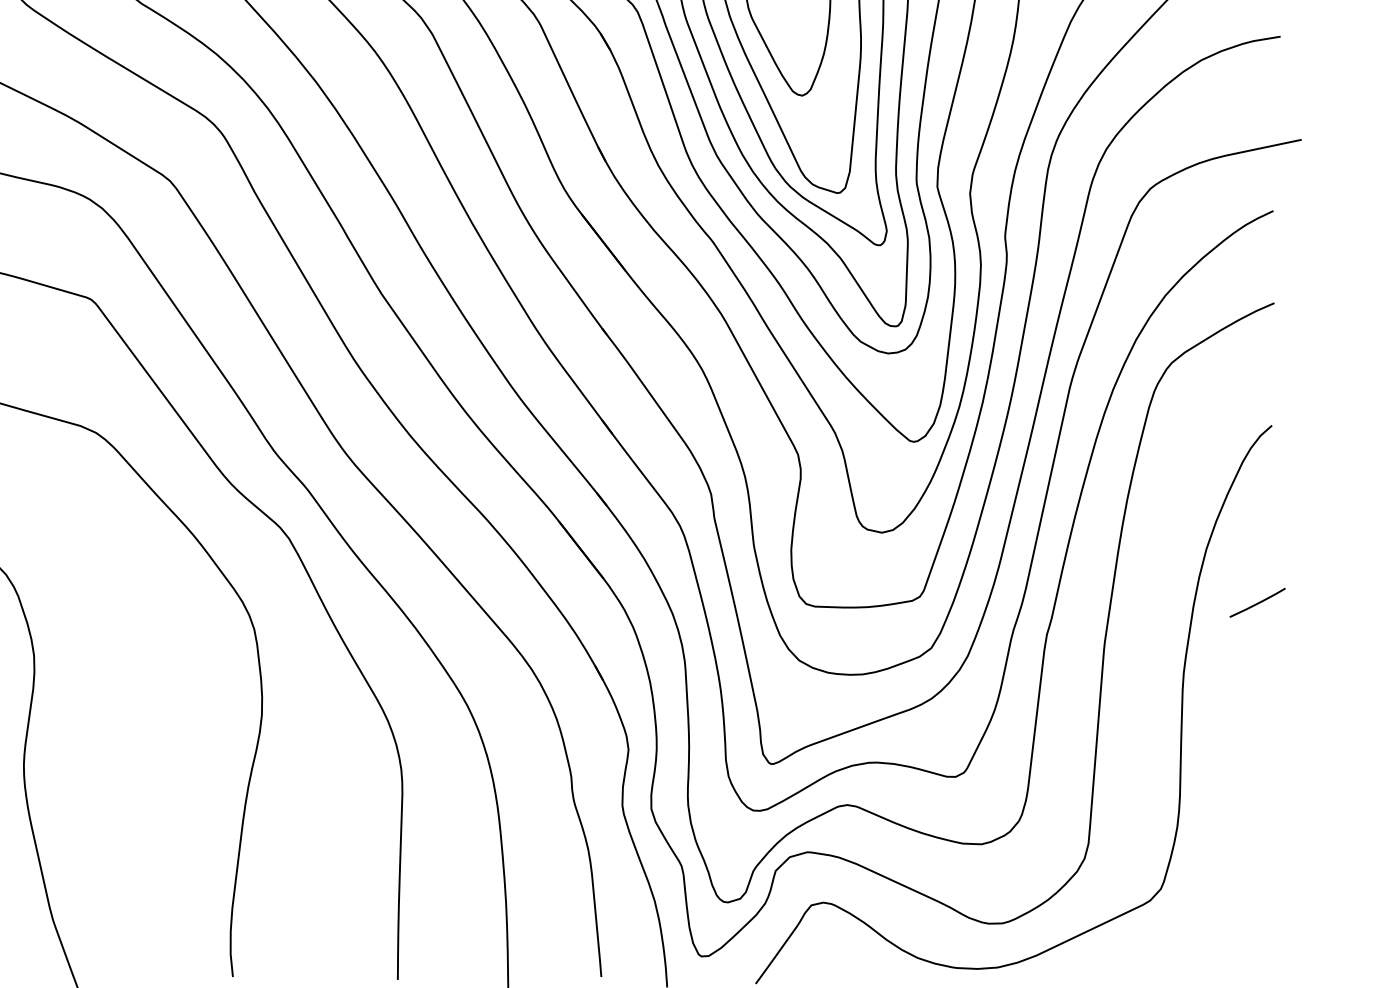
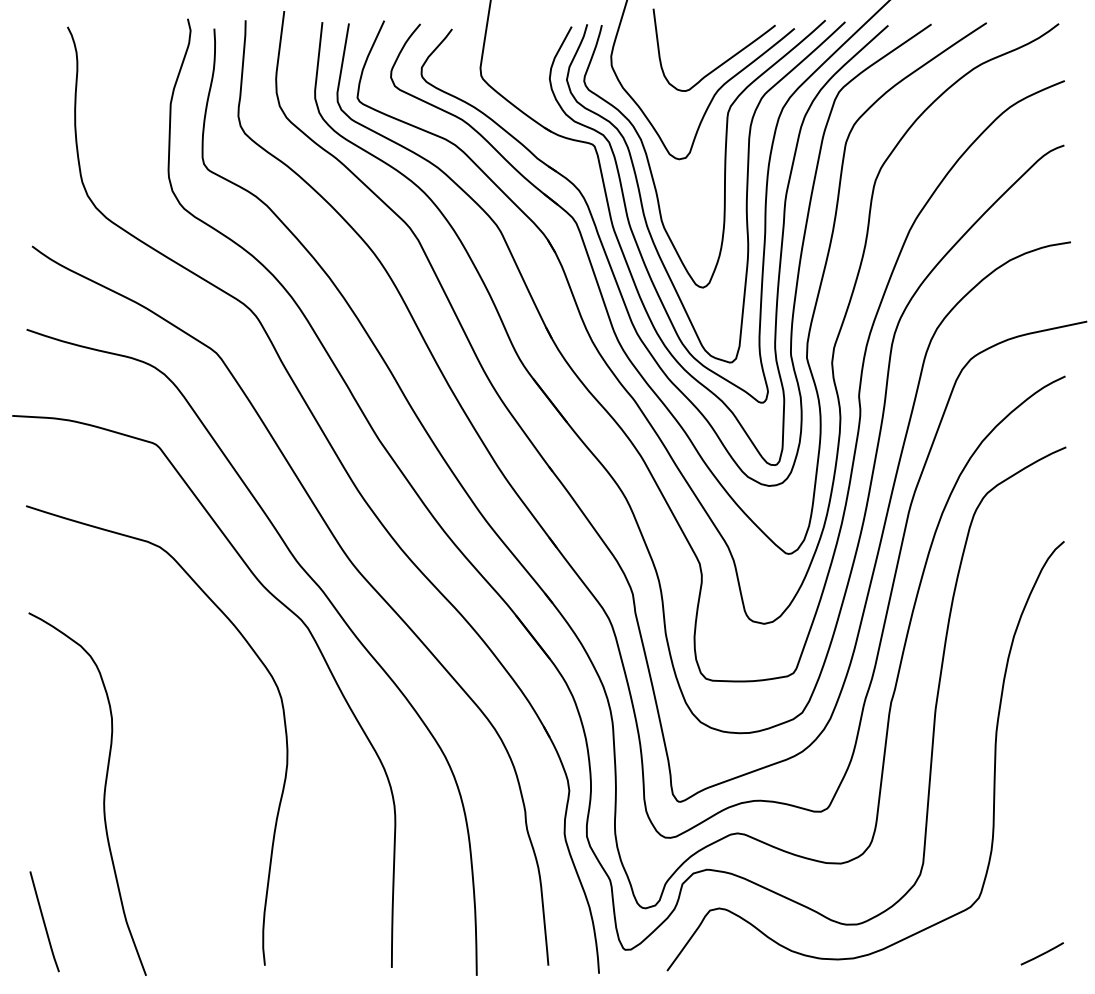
line: (1256, 602) -> (1041, 953), moved

